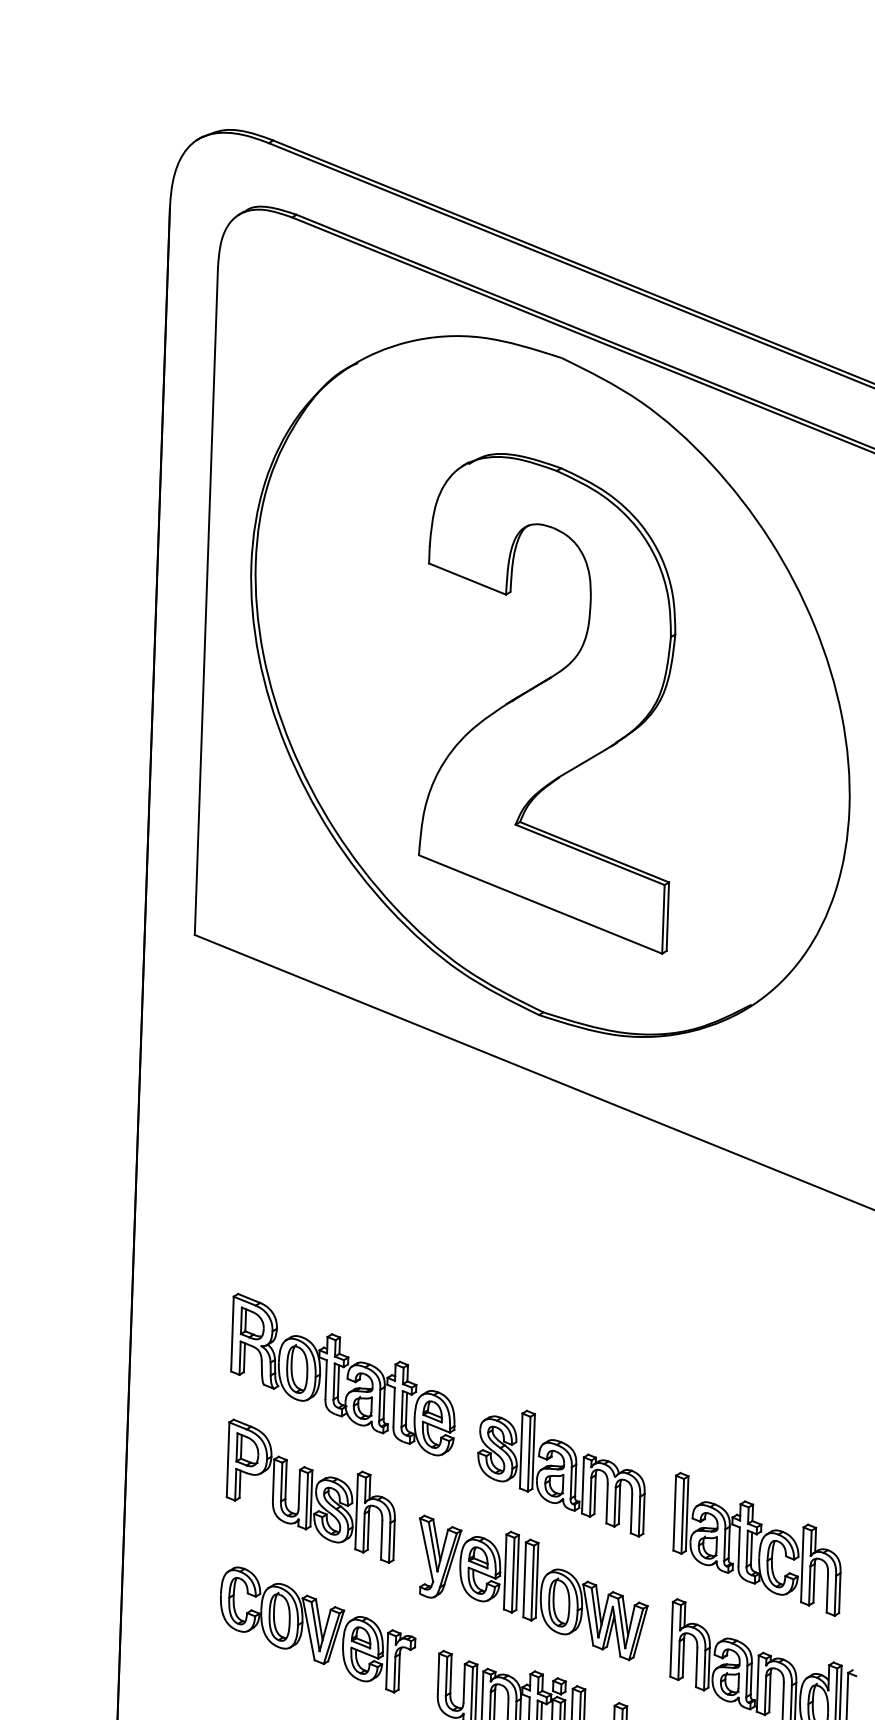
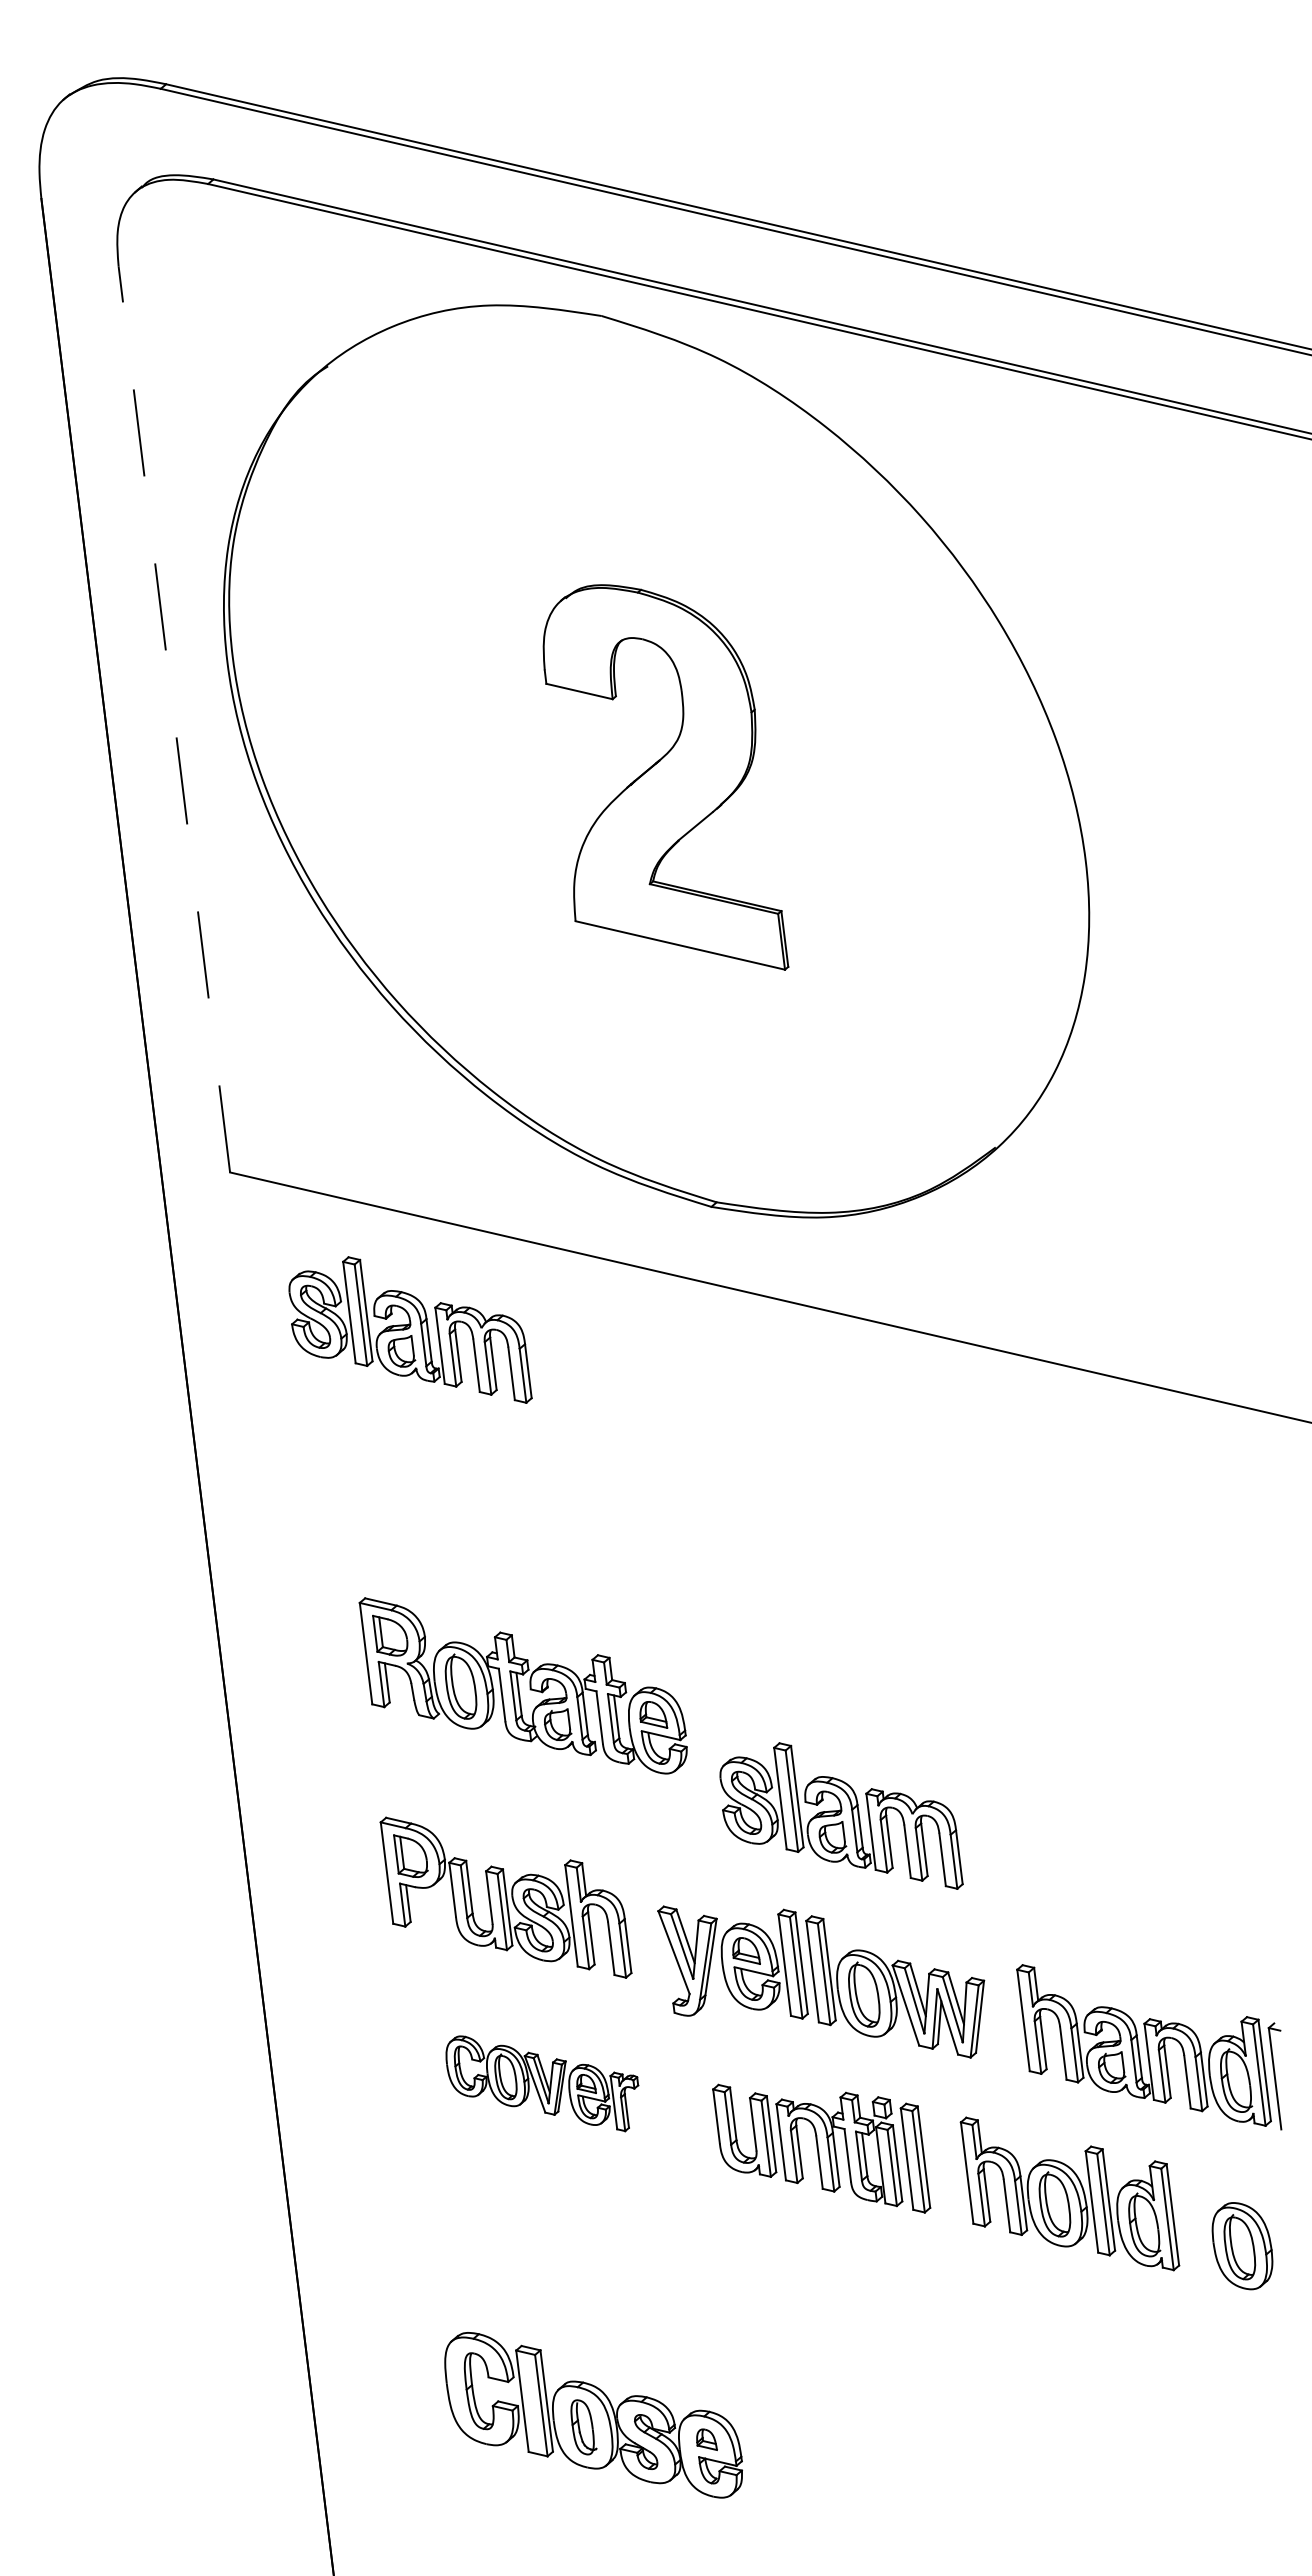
line: (206, 600) -> (174, 719), solid -> dashed
part: (555, 699) -> (665, 777), size x0.6
part: (307, 1069) -> (410, 1329), added
part: (341, 1375) -> (522, 1685), moved
part: (757, 1543) -> (1118, 1873), removed
part: (316, 1629) -> (542, 2083), size x0.7

